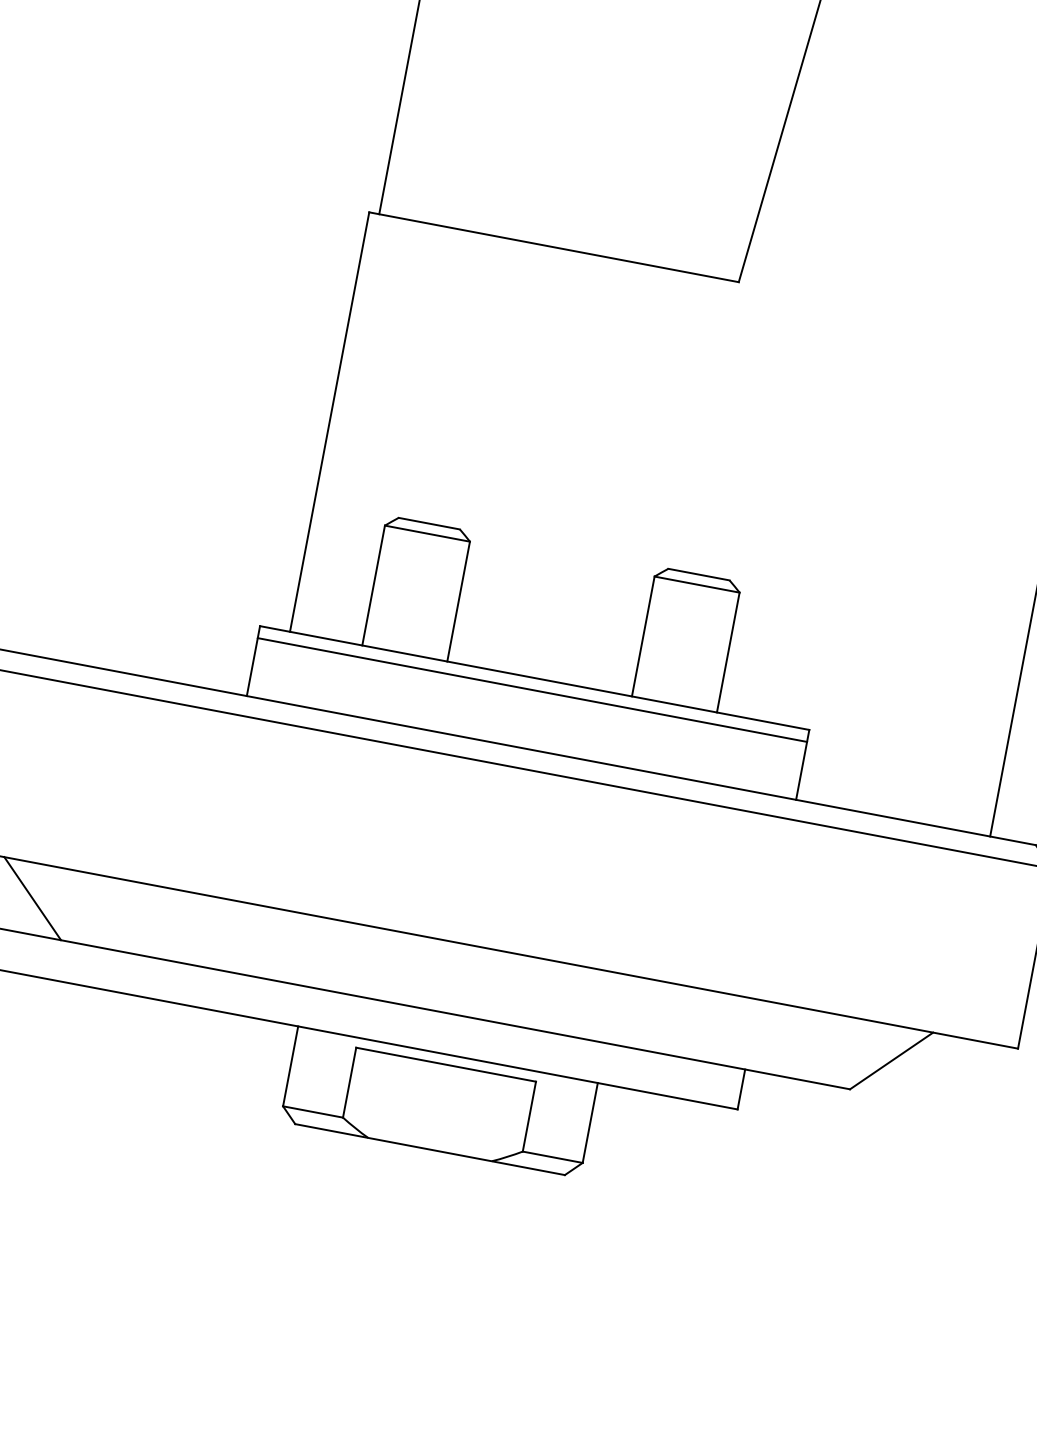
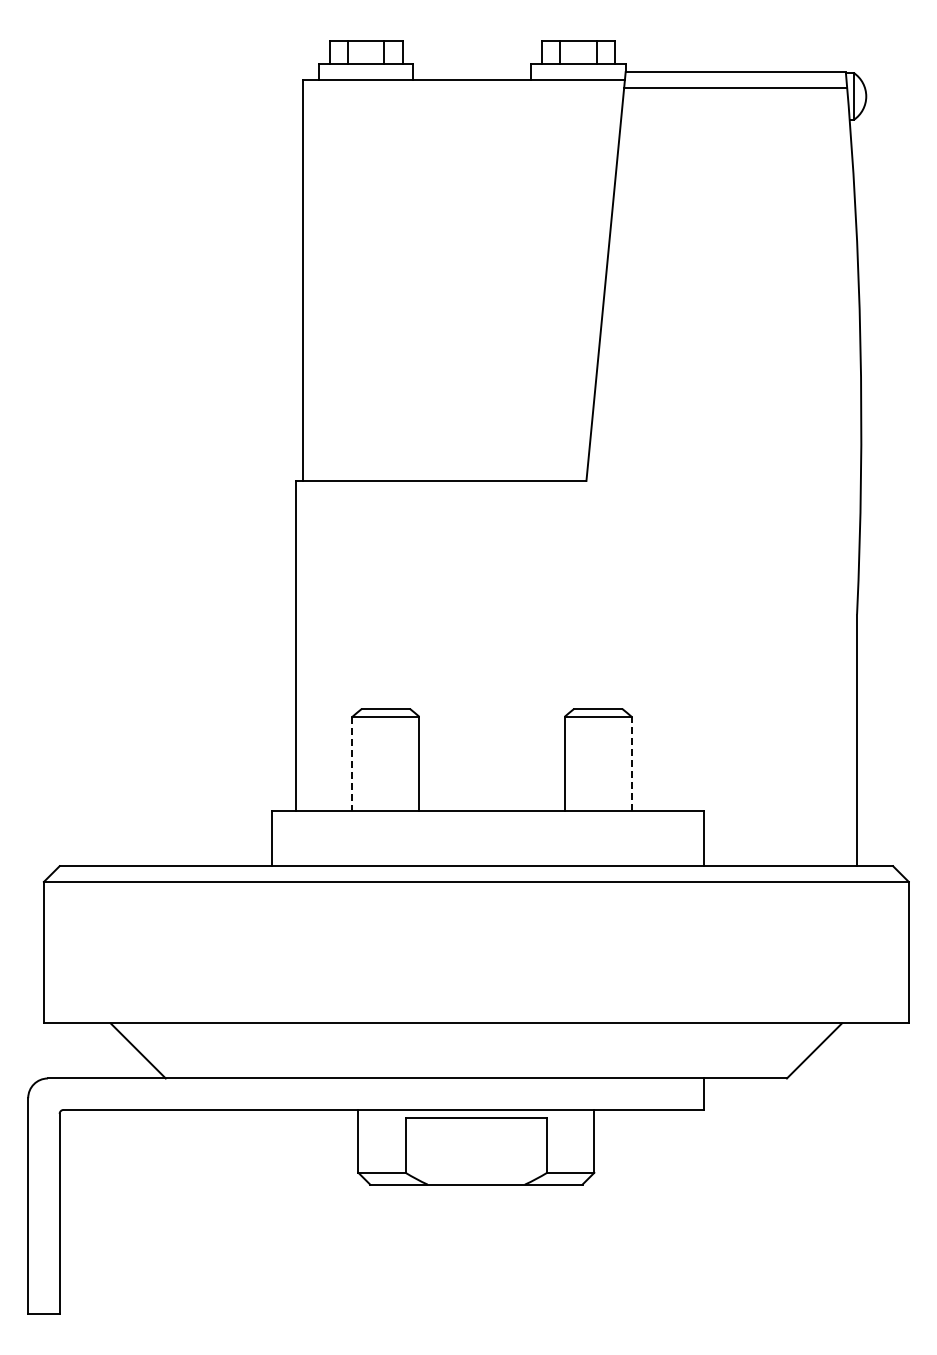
line: (373, 586) -> (352, 764), solid -> dashed
line: (728, 651) -> (631, 763), solid -> dashed
line: (531, 689) -> (487, 820), removed

